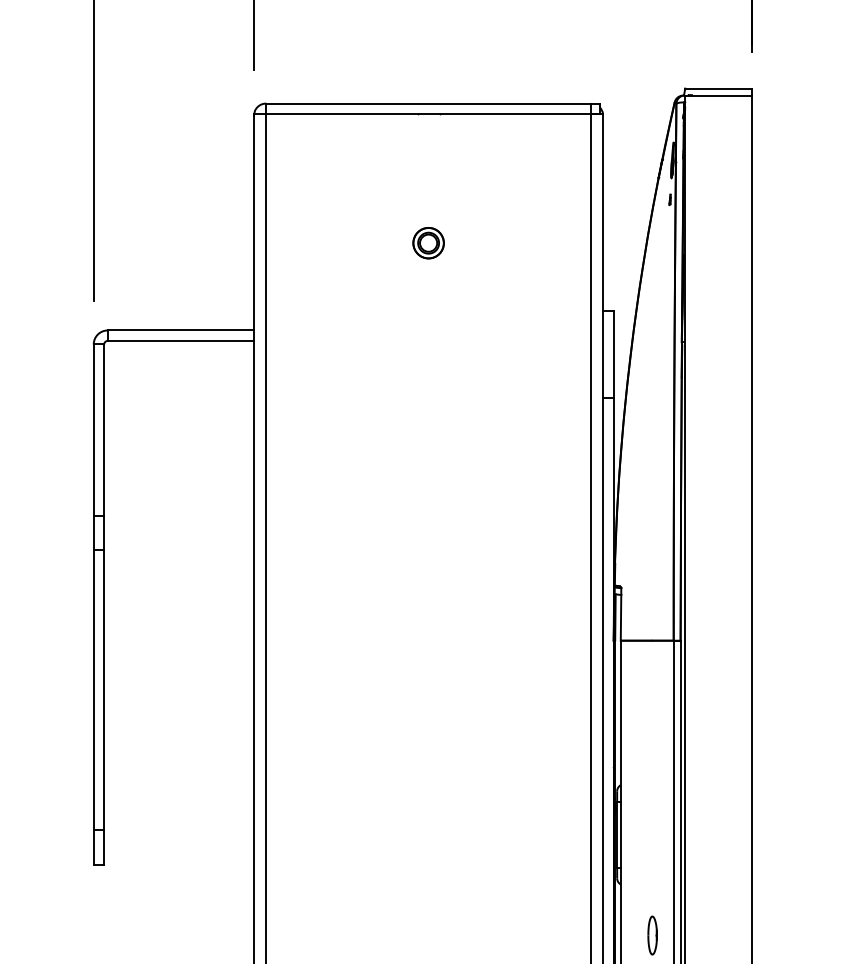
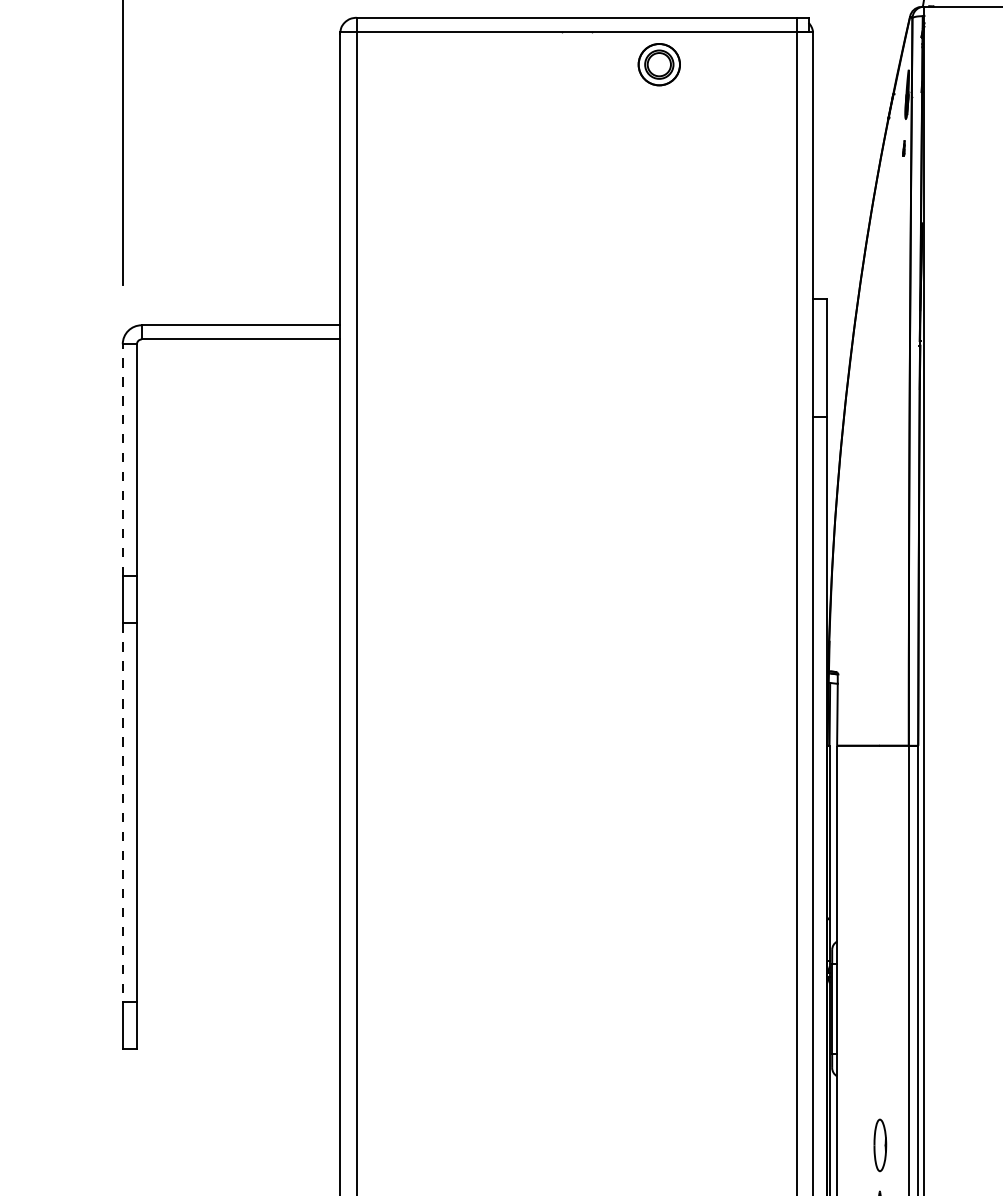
part: (428, 243) -> (659, 65), moved
line: (93, 429) -> (122, 459), solid -> dashed
line: (93, 690) -> (122, 813), solid -> dashed

